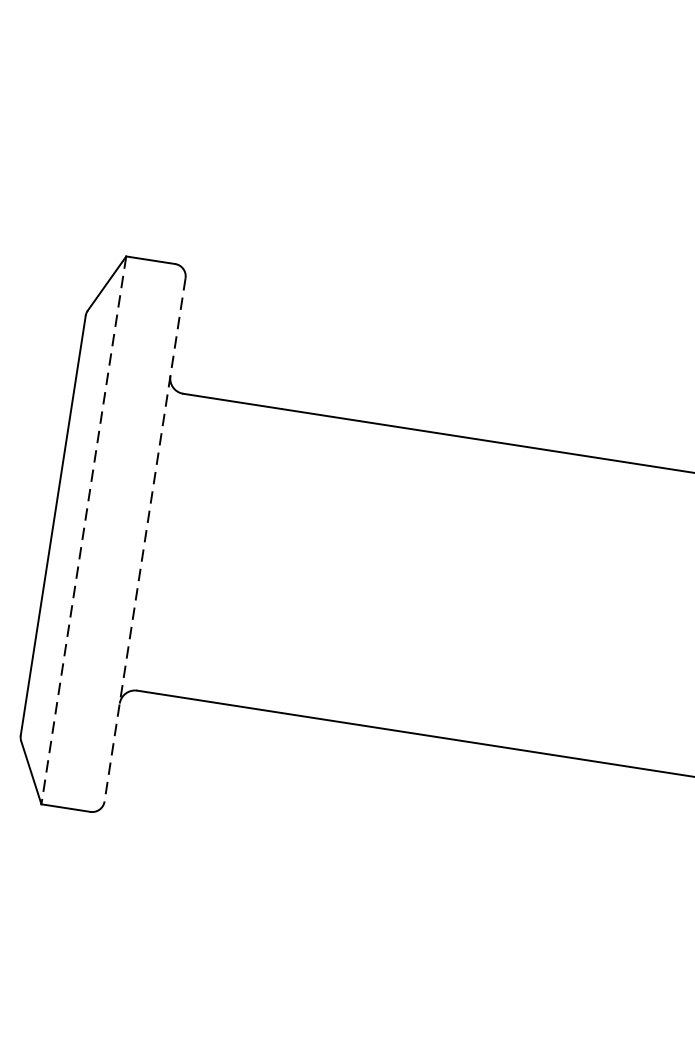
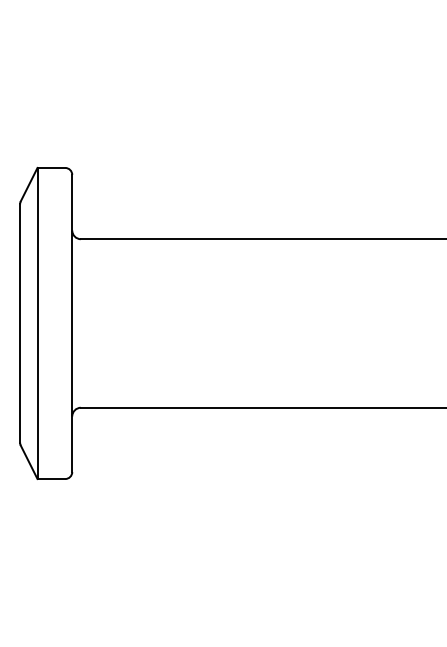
line: (83, 530) -> (37, 323), dashed -> solid
line: (145, 539) -> (72, 323), dashed -> solid

